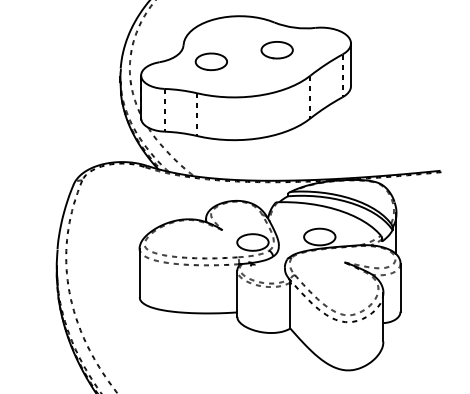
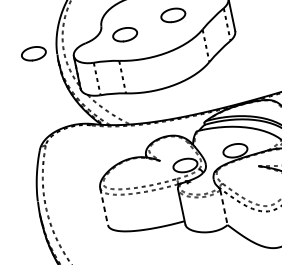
part: (90, 61) -> (33, 53), added
line: (139, 273) -> (104, 207), solid -> dashed
line: (290, 305) -> (224, 207), solid -> dashed

